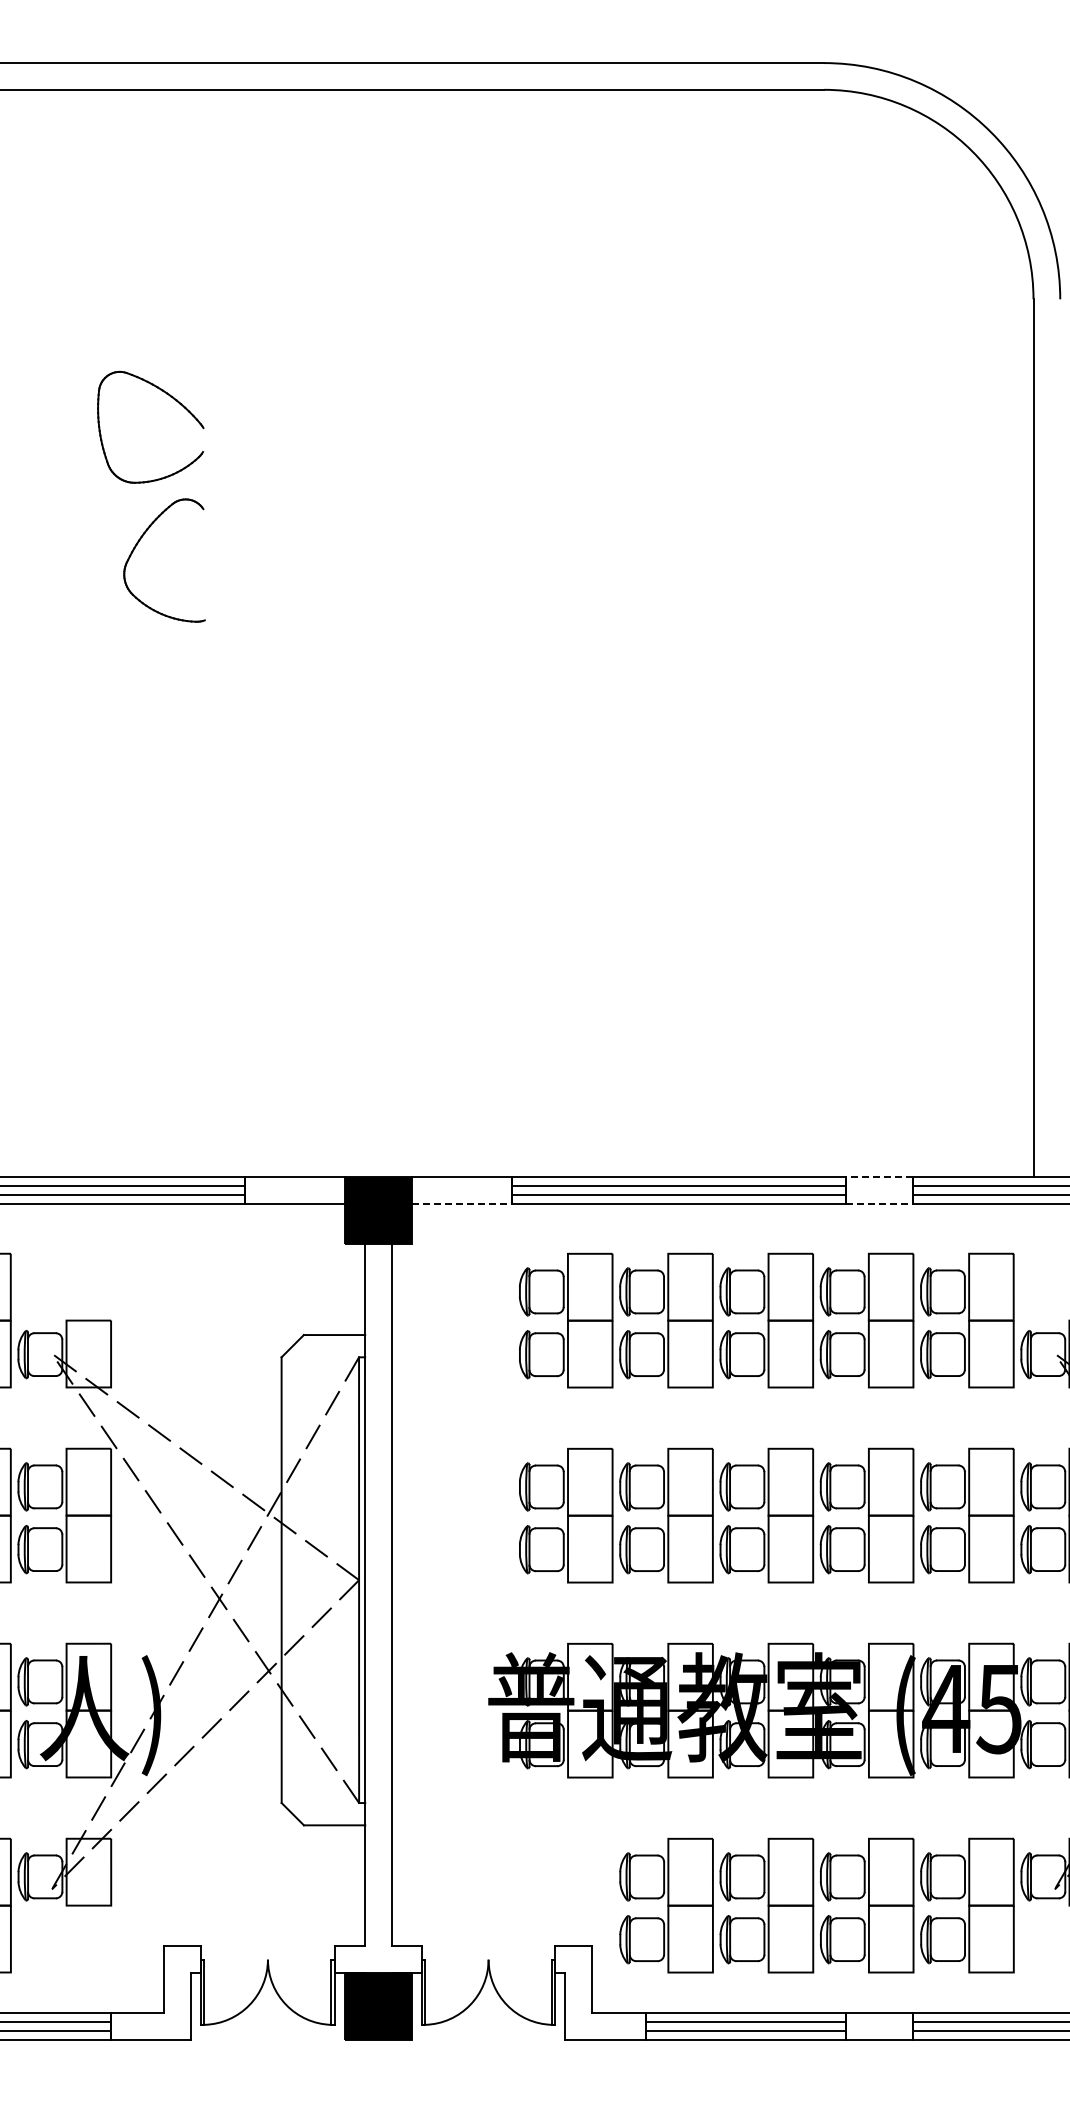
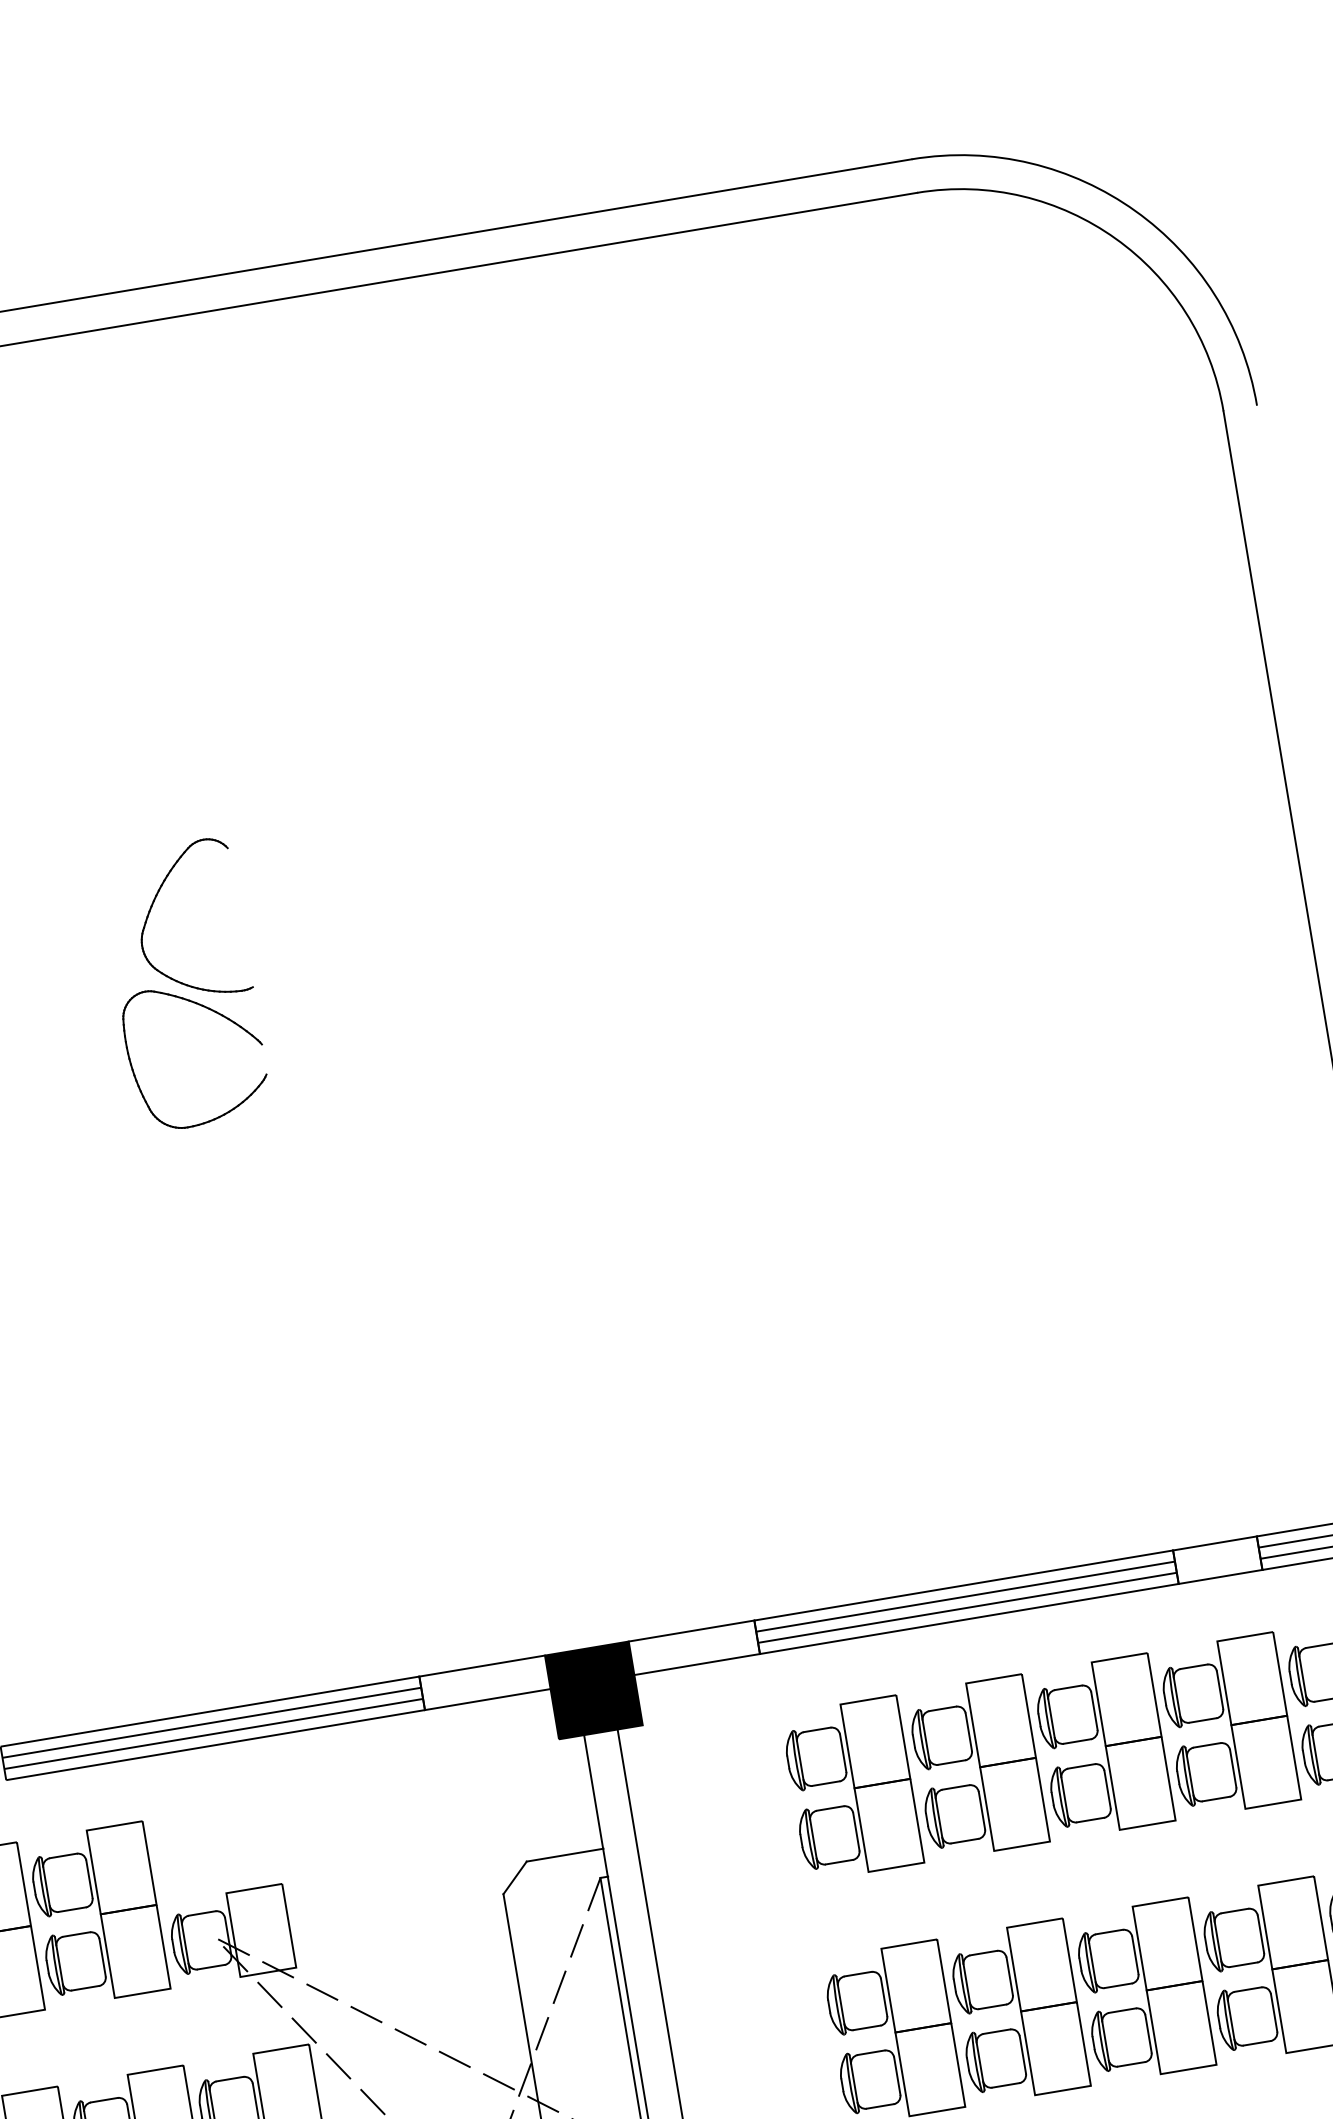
part: (170, 397) -> (214, 1013), moved
line: (879, 1177) -> (1214, 1543), dashed -> solid
line: (462, 1204) -> (698, 1664), dashed -> solid
line: (880, 1204) -> (1221, 1577), dashed -> solid

